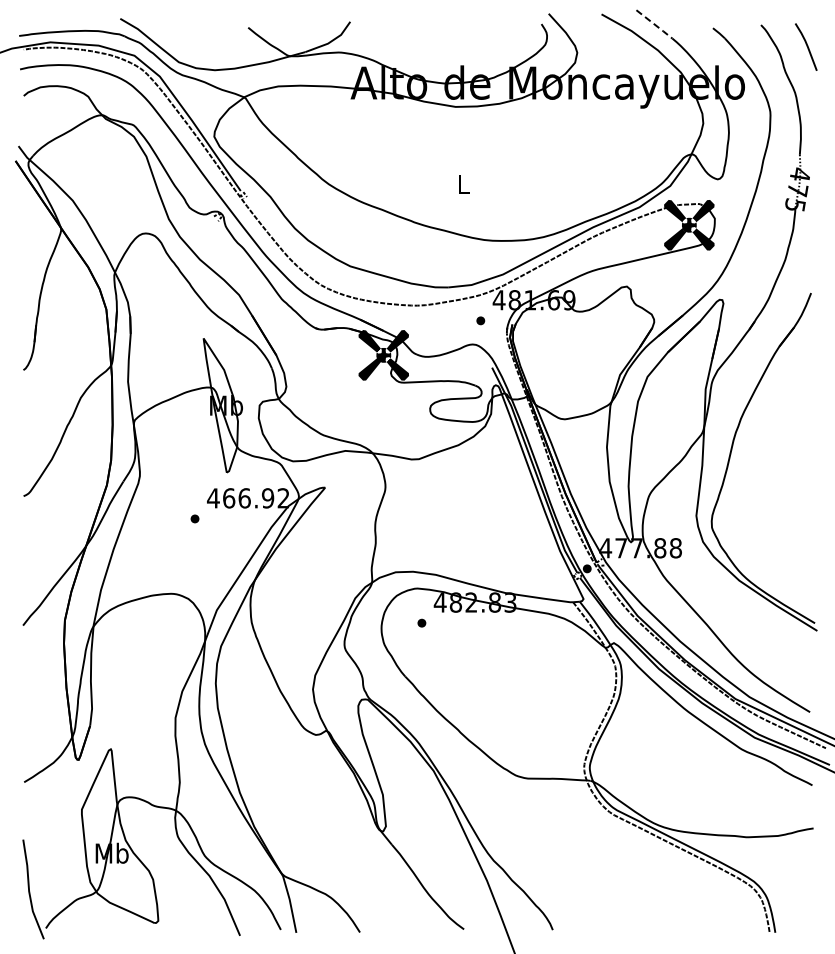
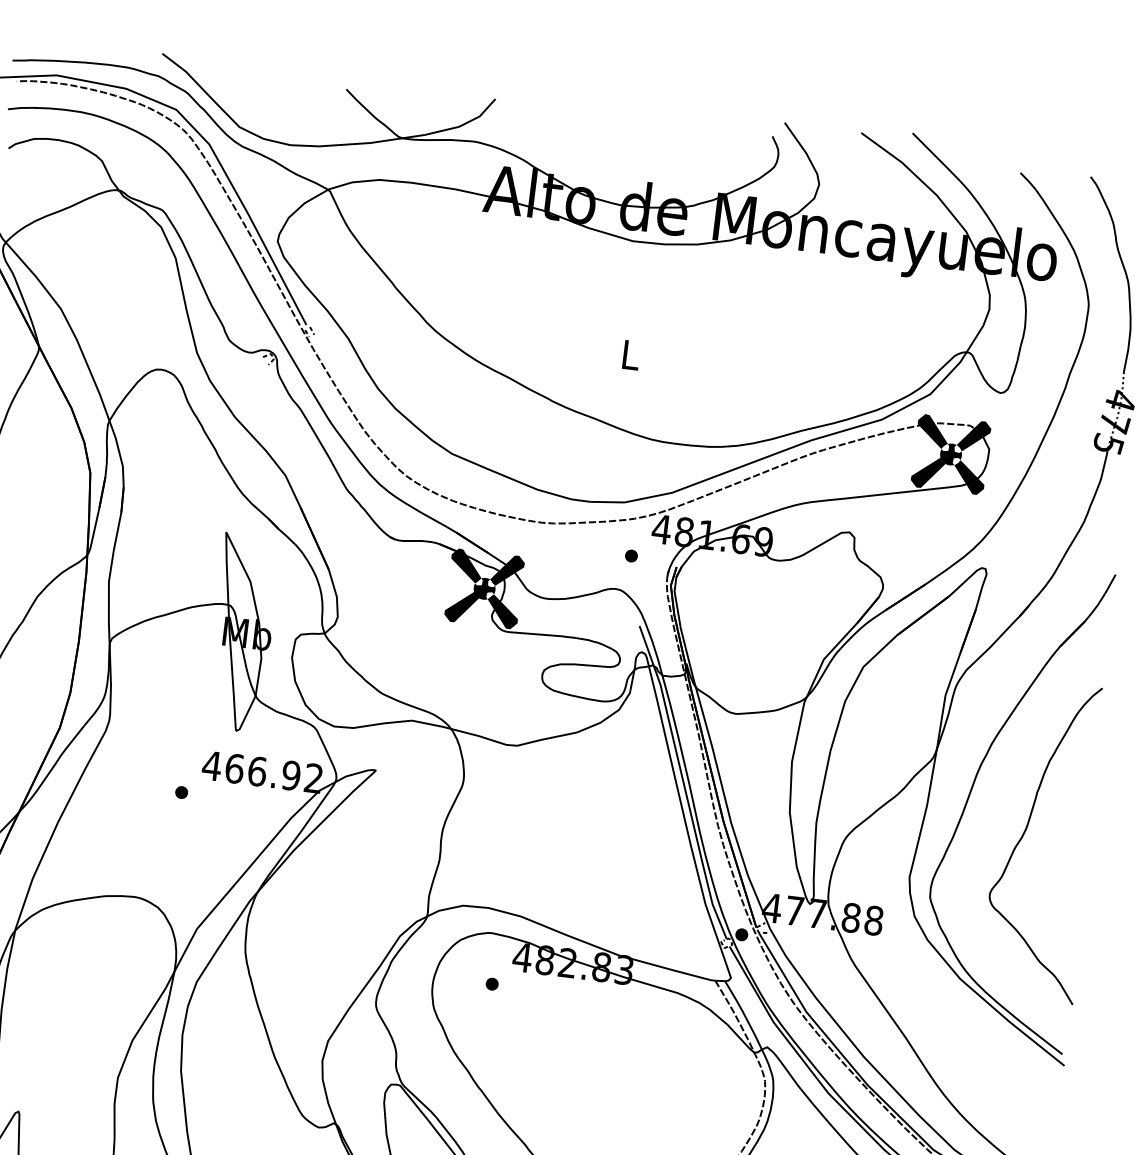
line: (654, 24) -> (936, 157), dashed -> solid
curve: (772, 474) -> (1027, 830), added

